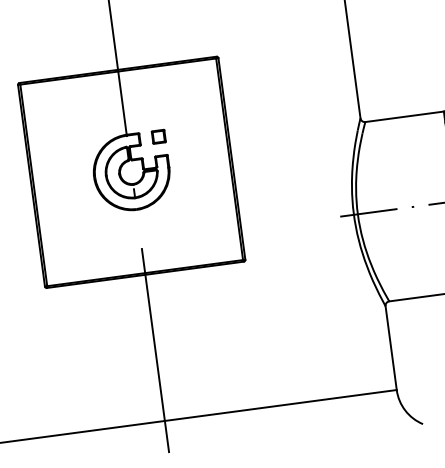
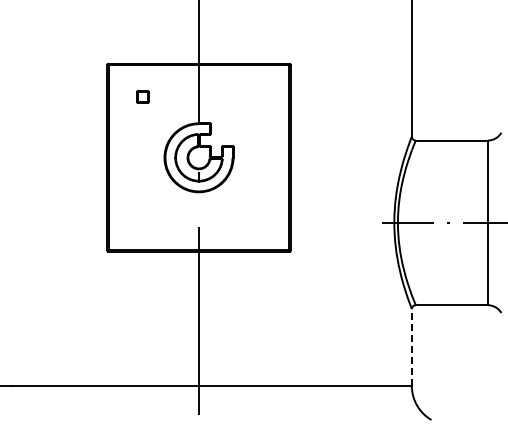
part: (158, 136) -> (142, 96), moved
line: (390, 348) -> (411, 347), solid -> dashed

